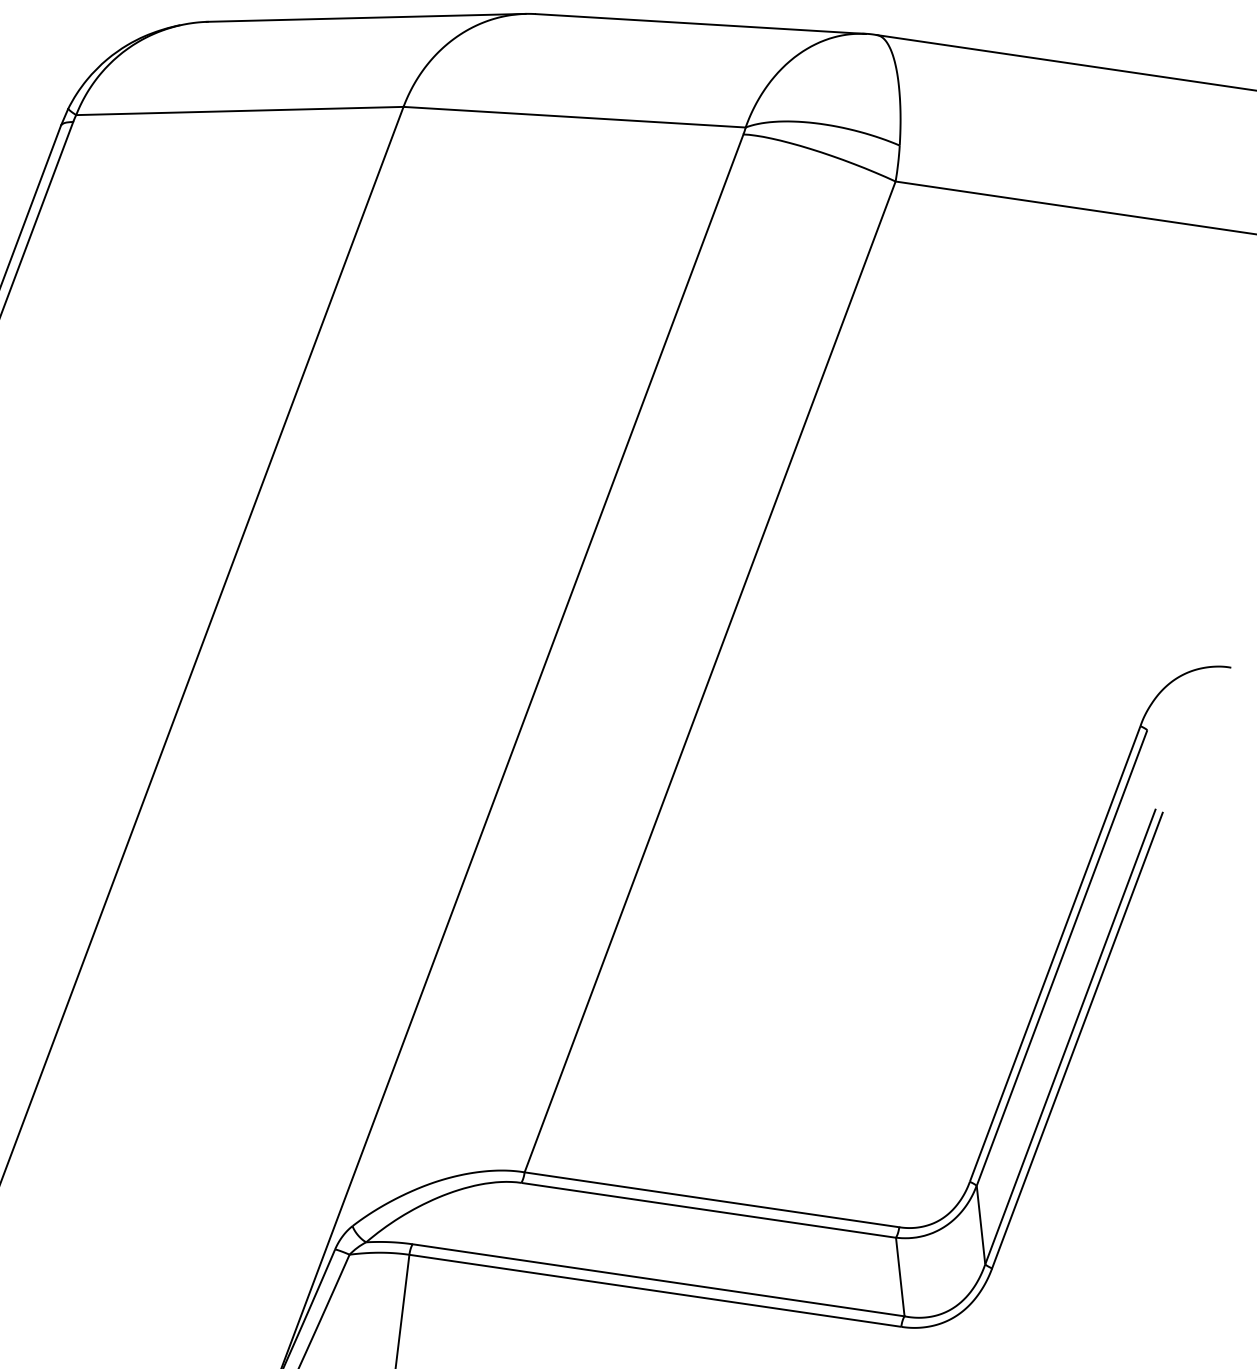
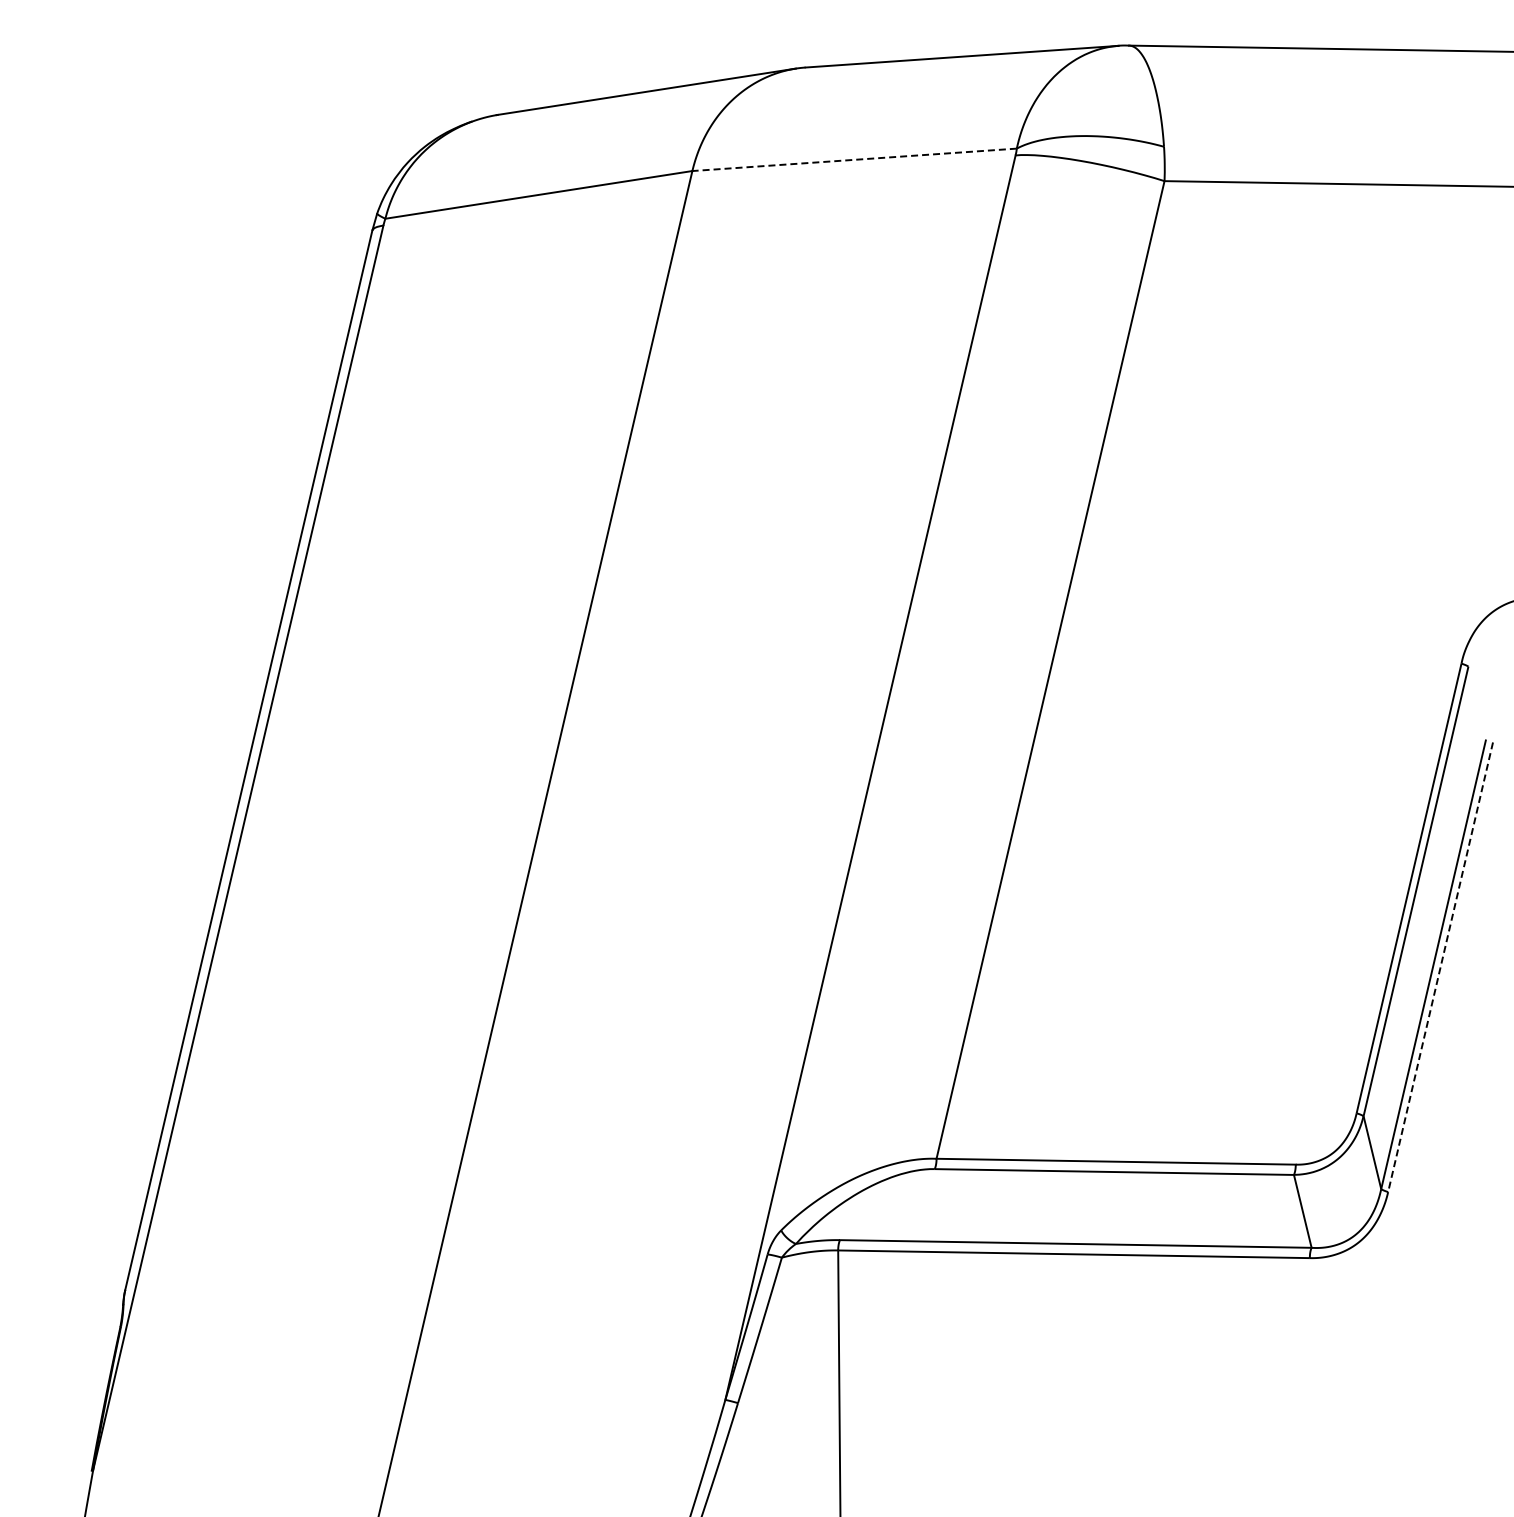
line: (574, 116) -> (854, 159), solid -> dashed
line: (1077, 1040) -> (1440, 967), solid -> dashed

